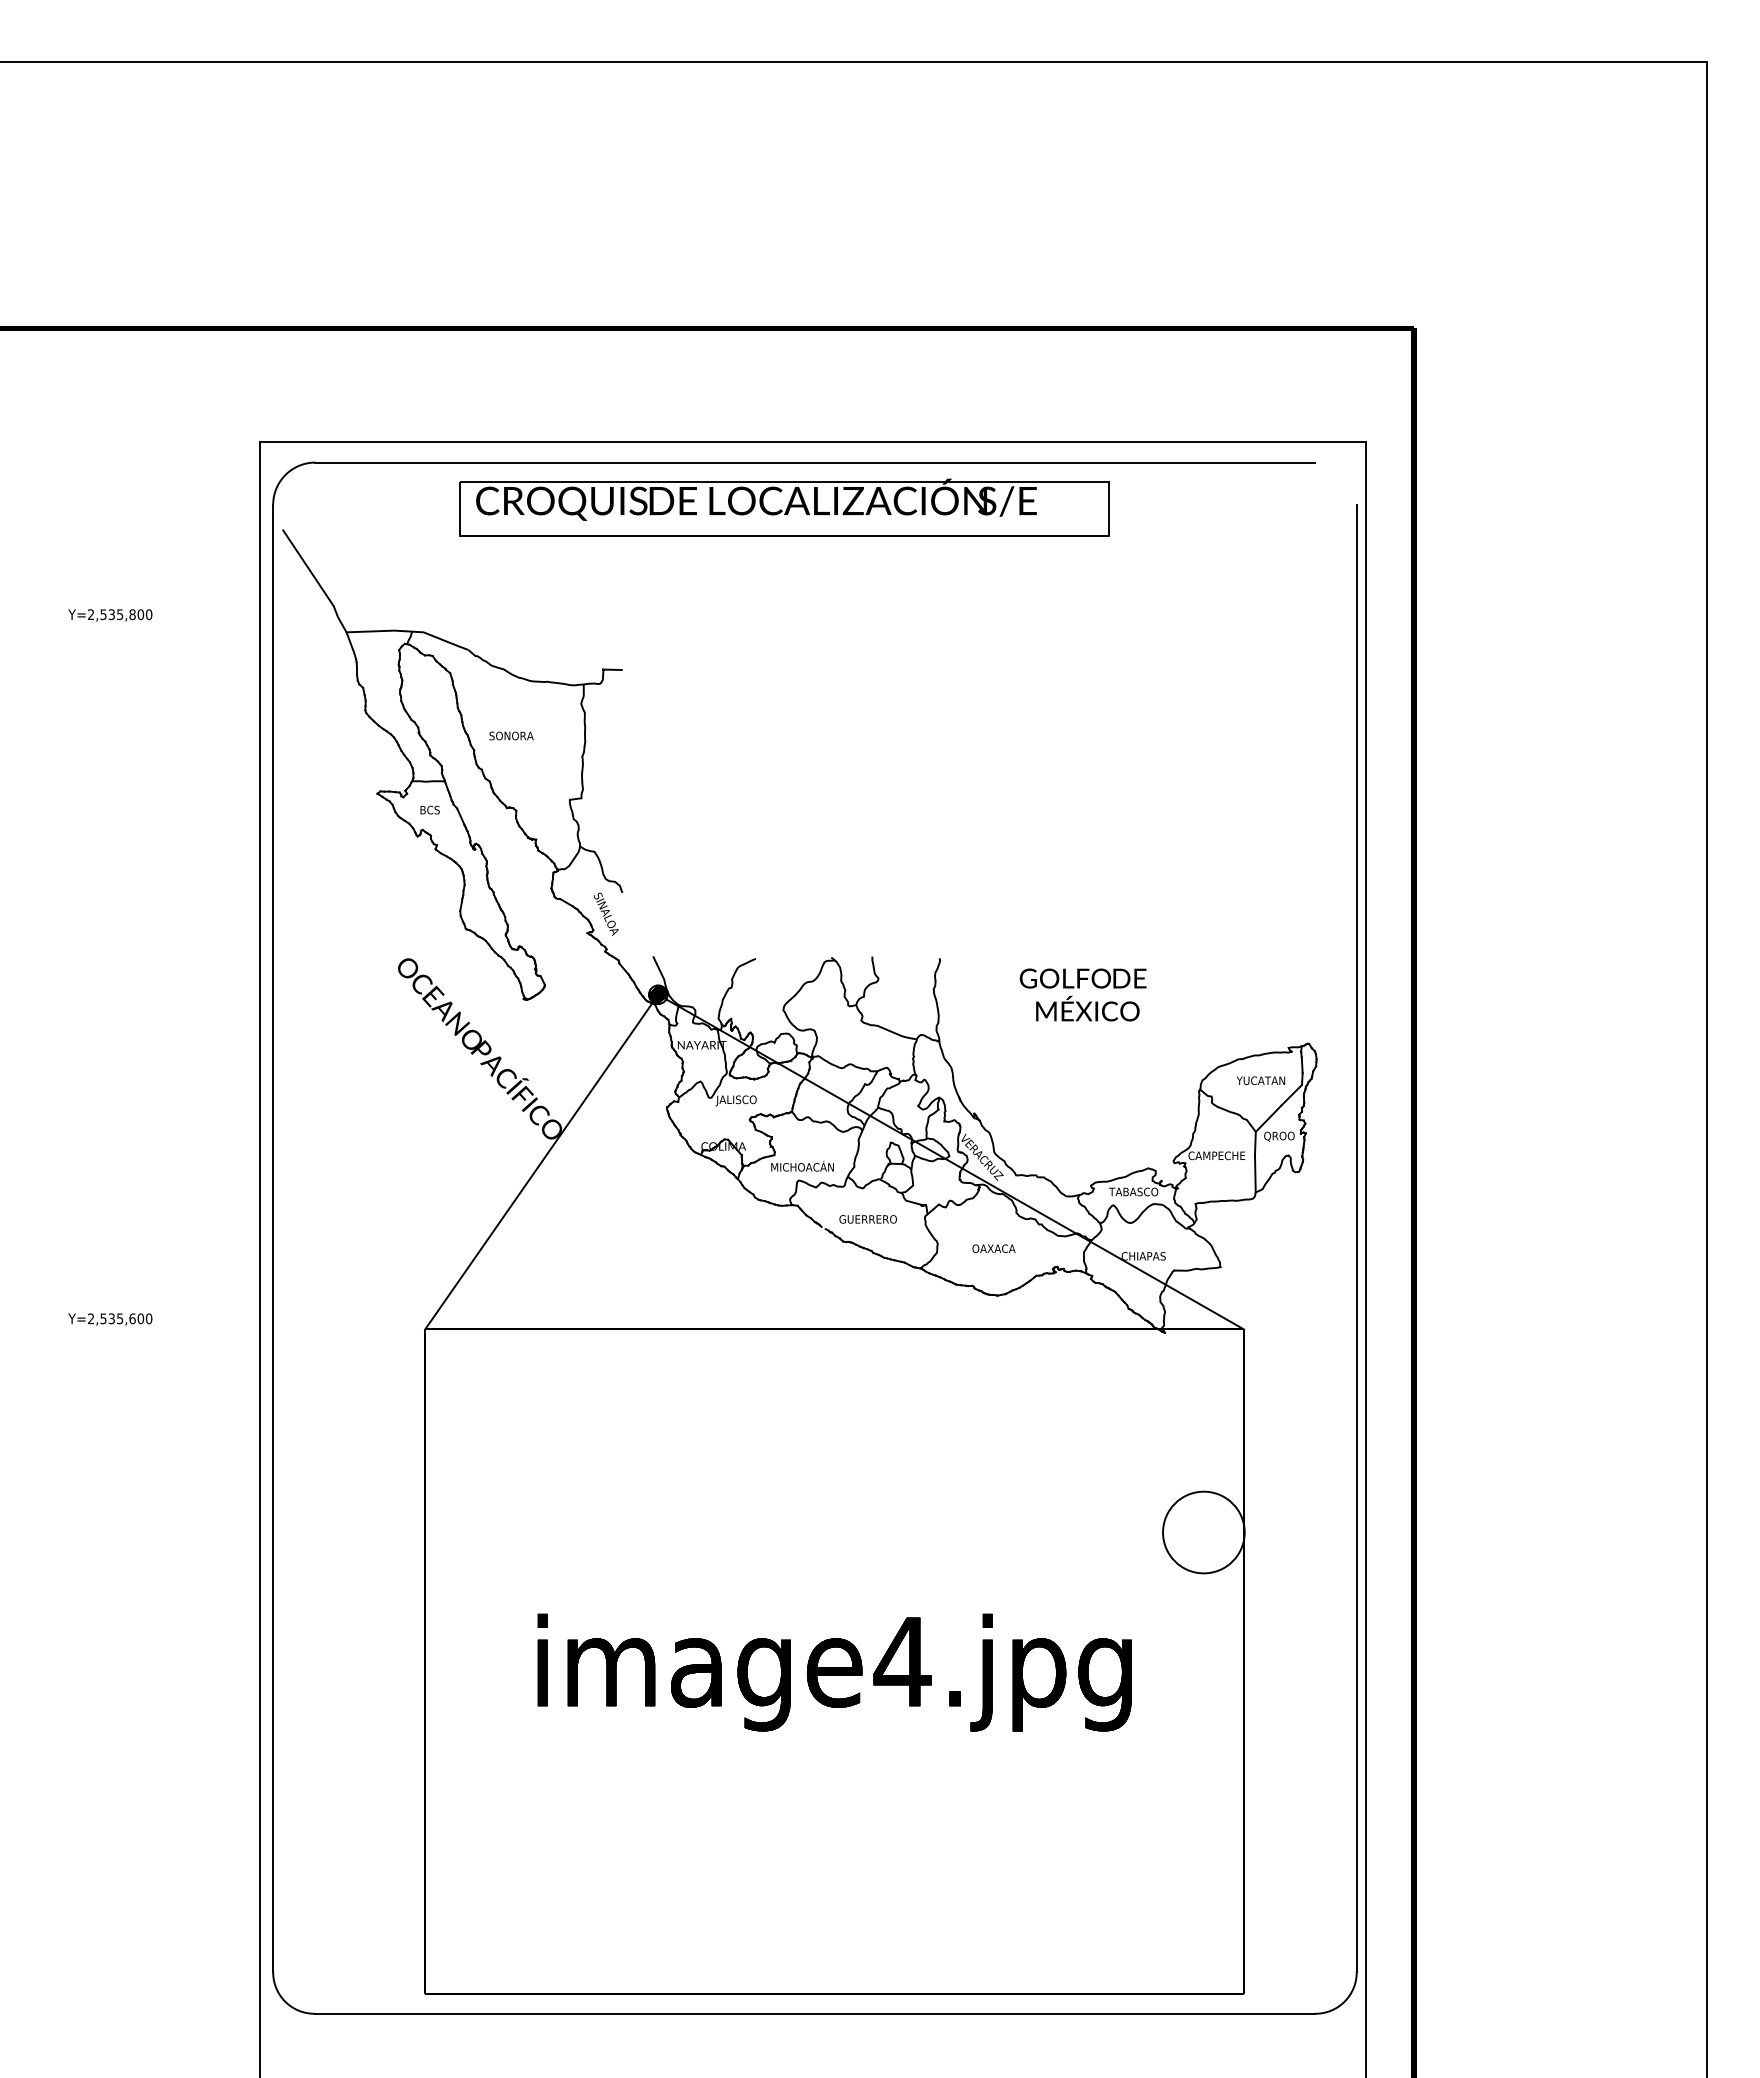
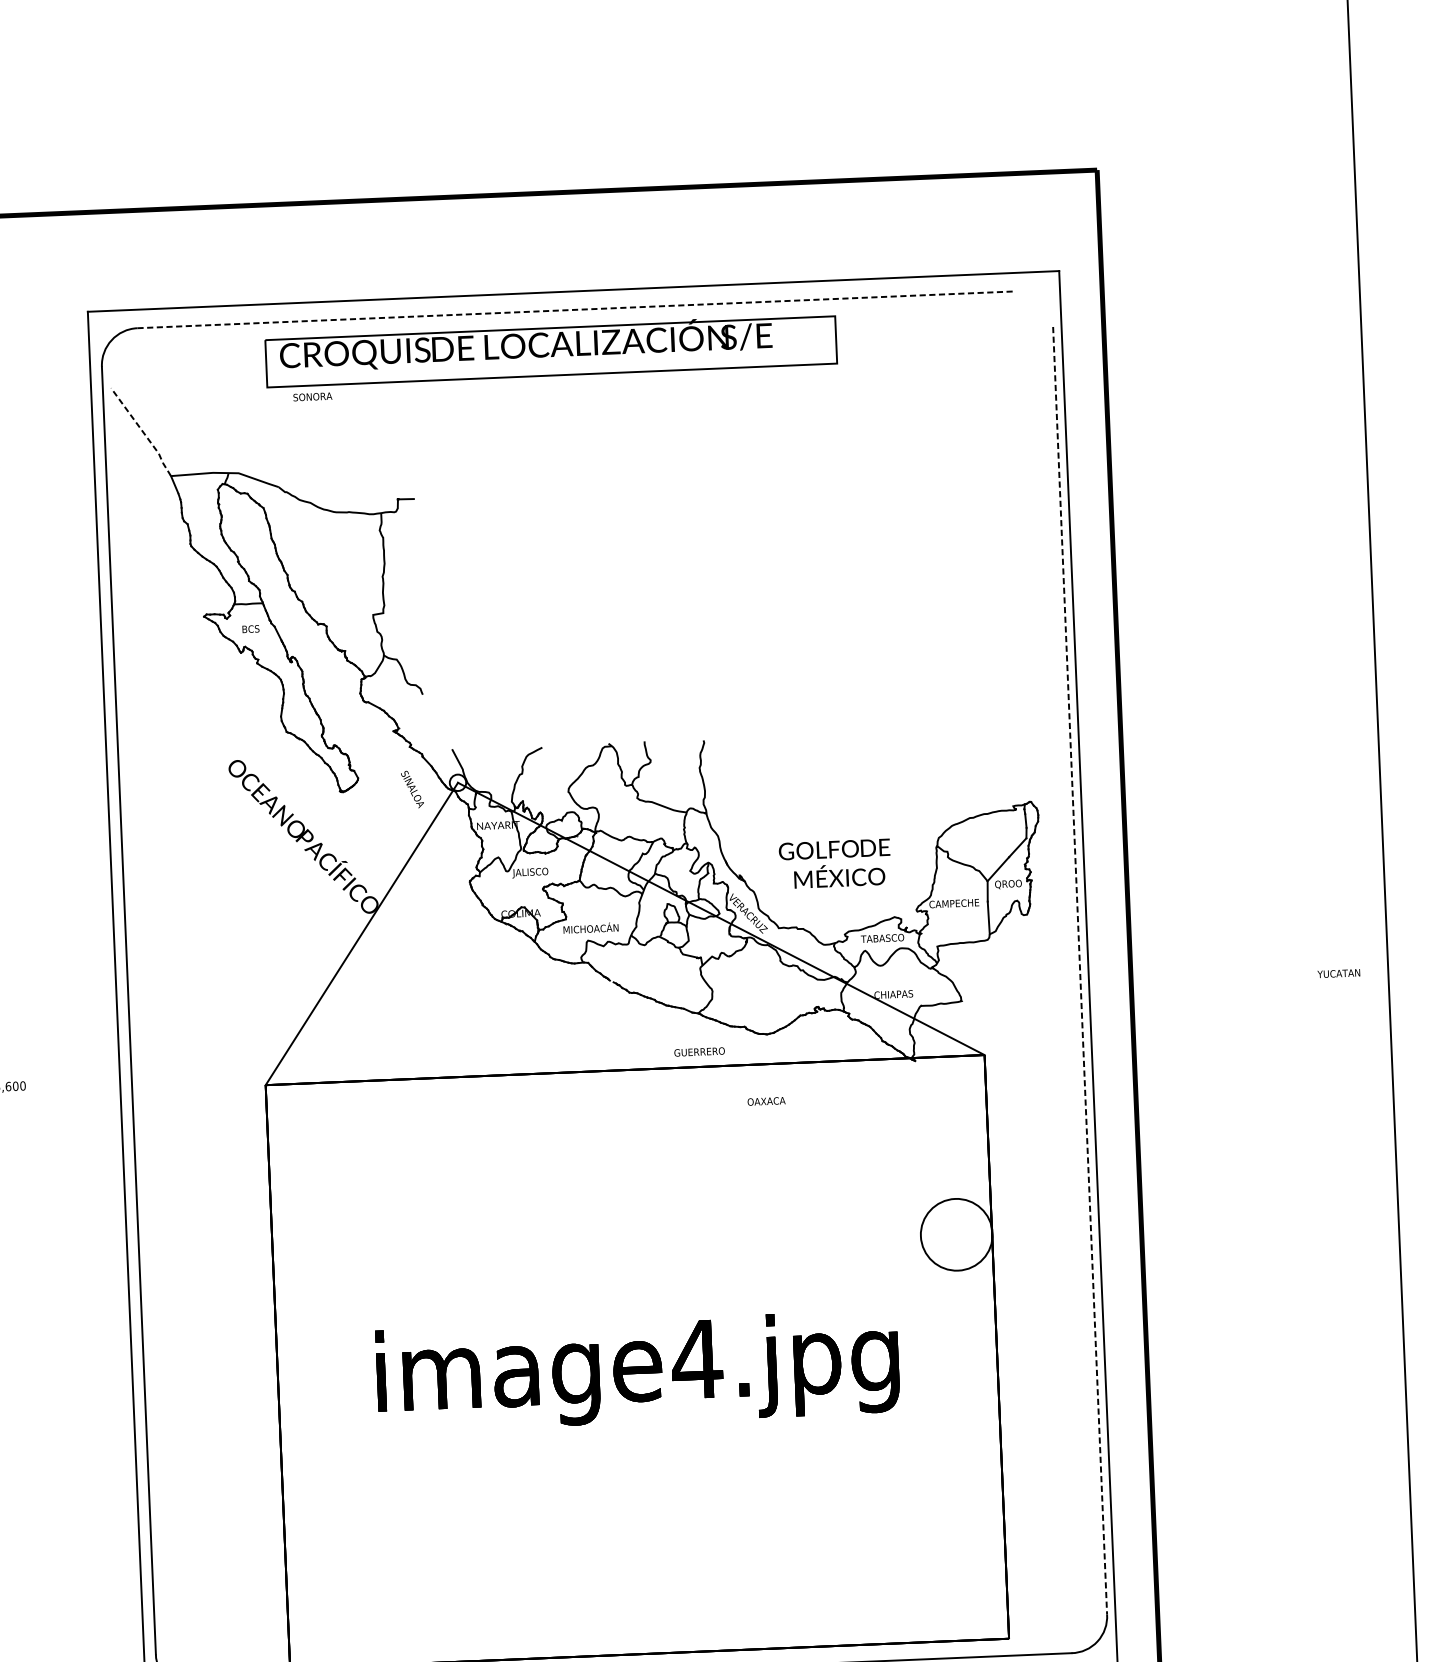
line: (814, 462) -> (575, 309), solid -> dashed
line: (316, 580) -> (142, 431), solid -> dashed
text: (511, 735) -> (312, 396), moved
text: (605, 913) -> (411, 788), moved
hatch: (657, 994) -> (457, 782), removed
text: (1082, 994) -> (834, 863), moved
text: (1260, 1080) -> (1338, 973), moved
text: (867, 1219) -> (699, 1052), moved
line: (1356, 1238) -> (1079, 971), solid -> dashed
text: (993, 1248) -> (766, 1101), moved

